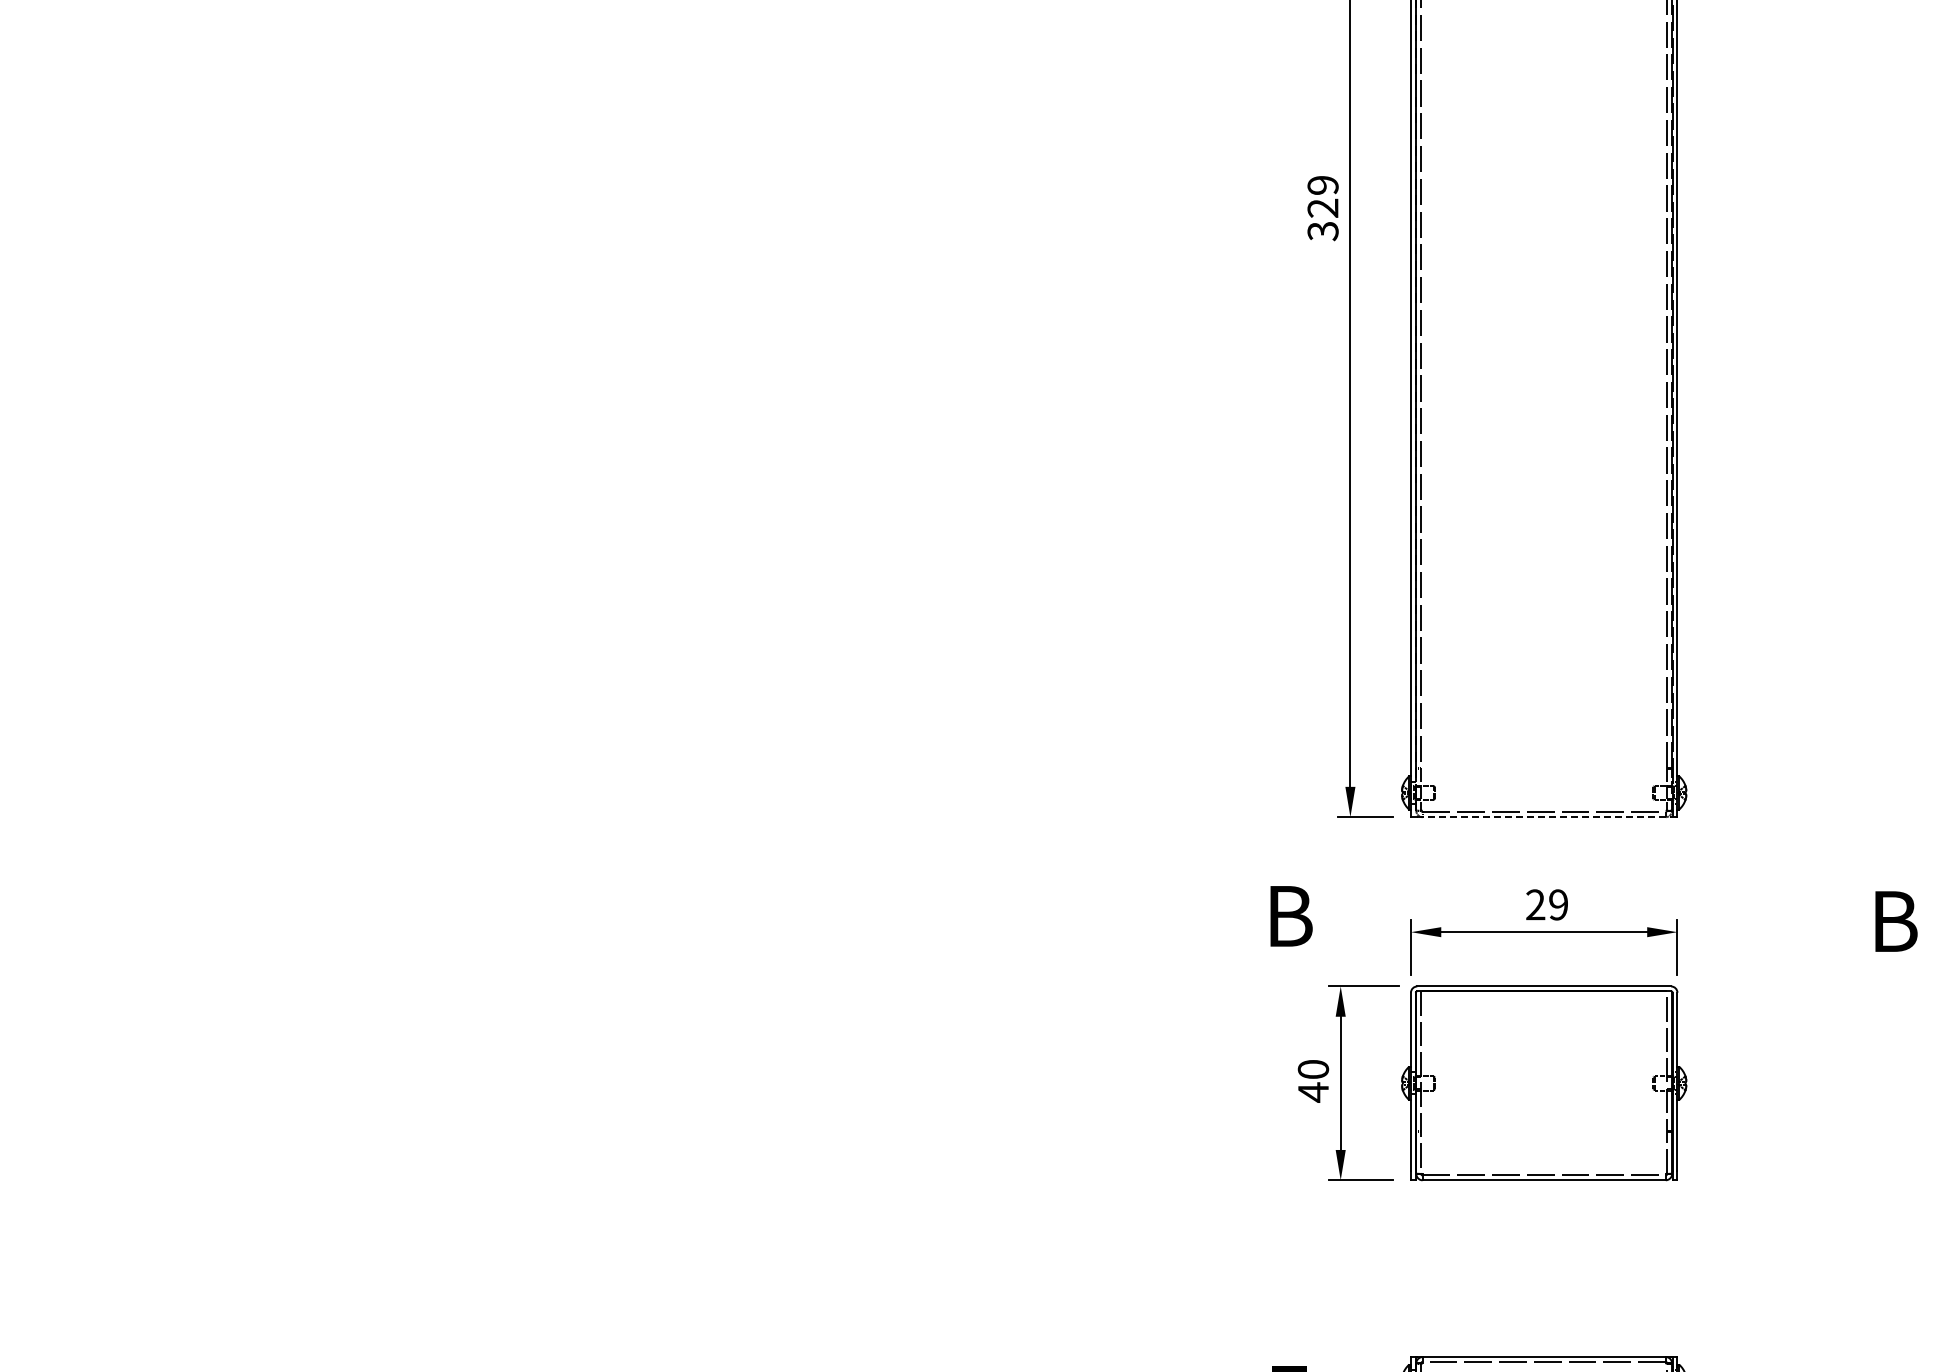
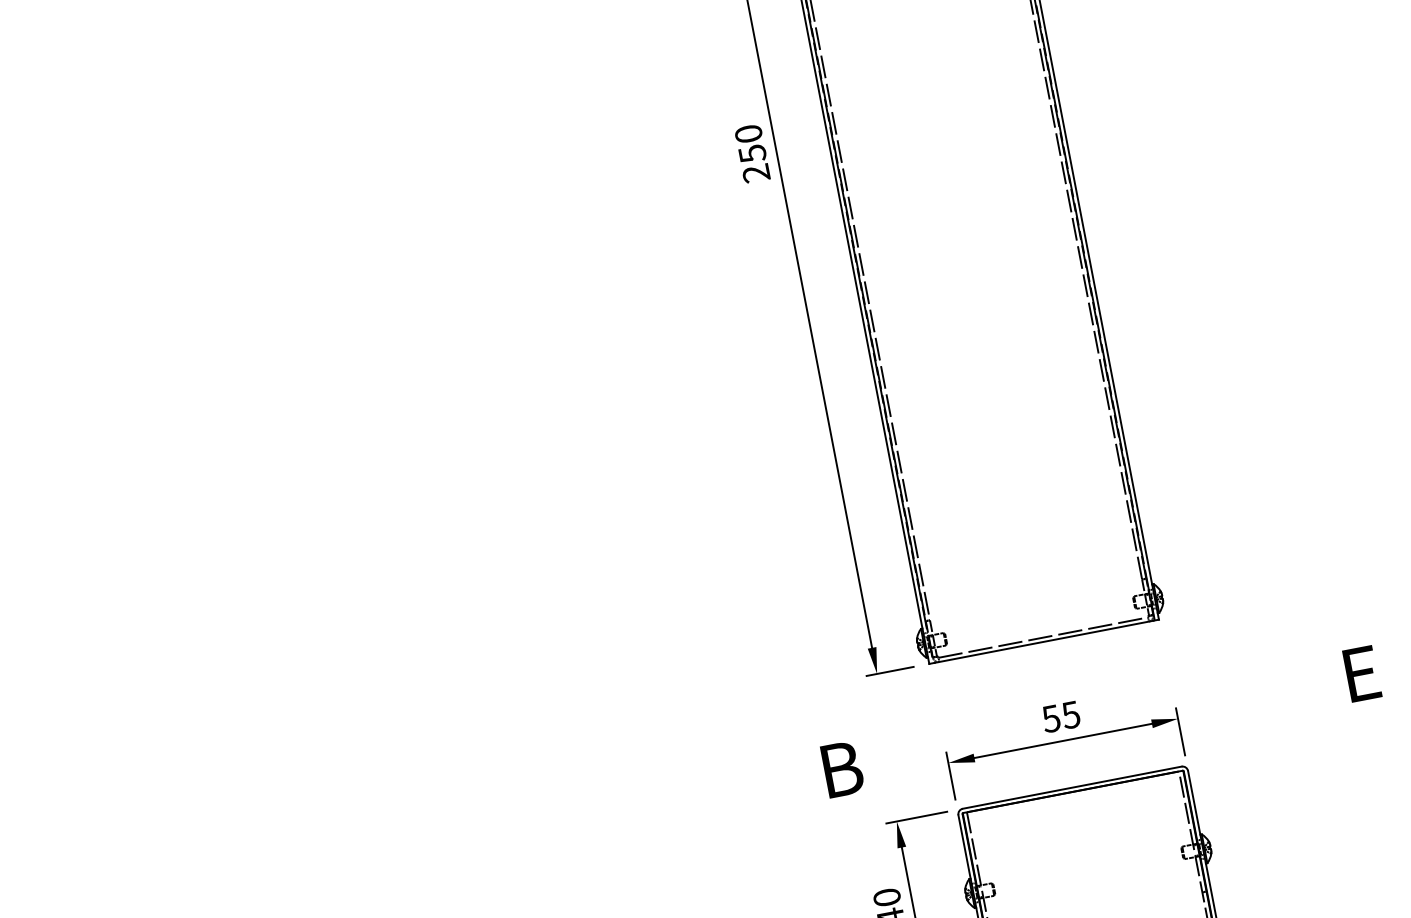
text: (1322, 208) -> (752, 154), 329 -> 250
line: (1544, 817) -> (1044, 642), dashed -> solid
text: (1546, 904) -> (1060, 716), 29 -> 55
text: (1896, 921) -> (1365, 673), B -> E

